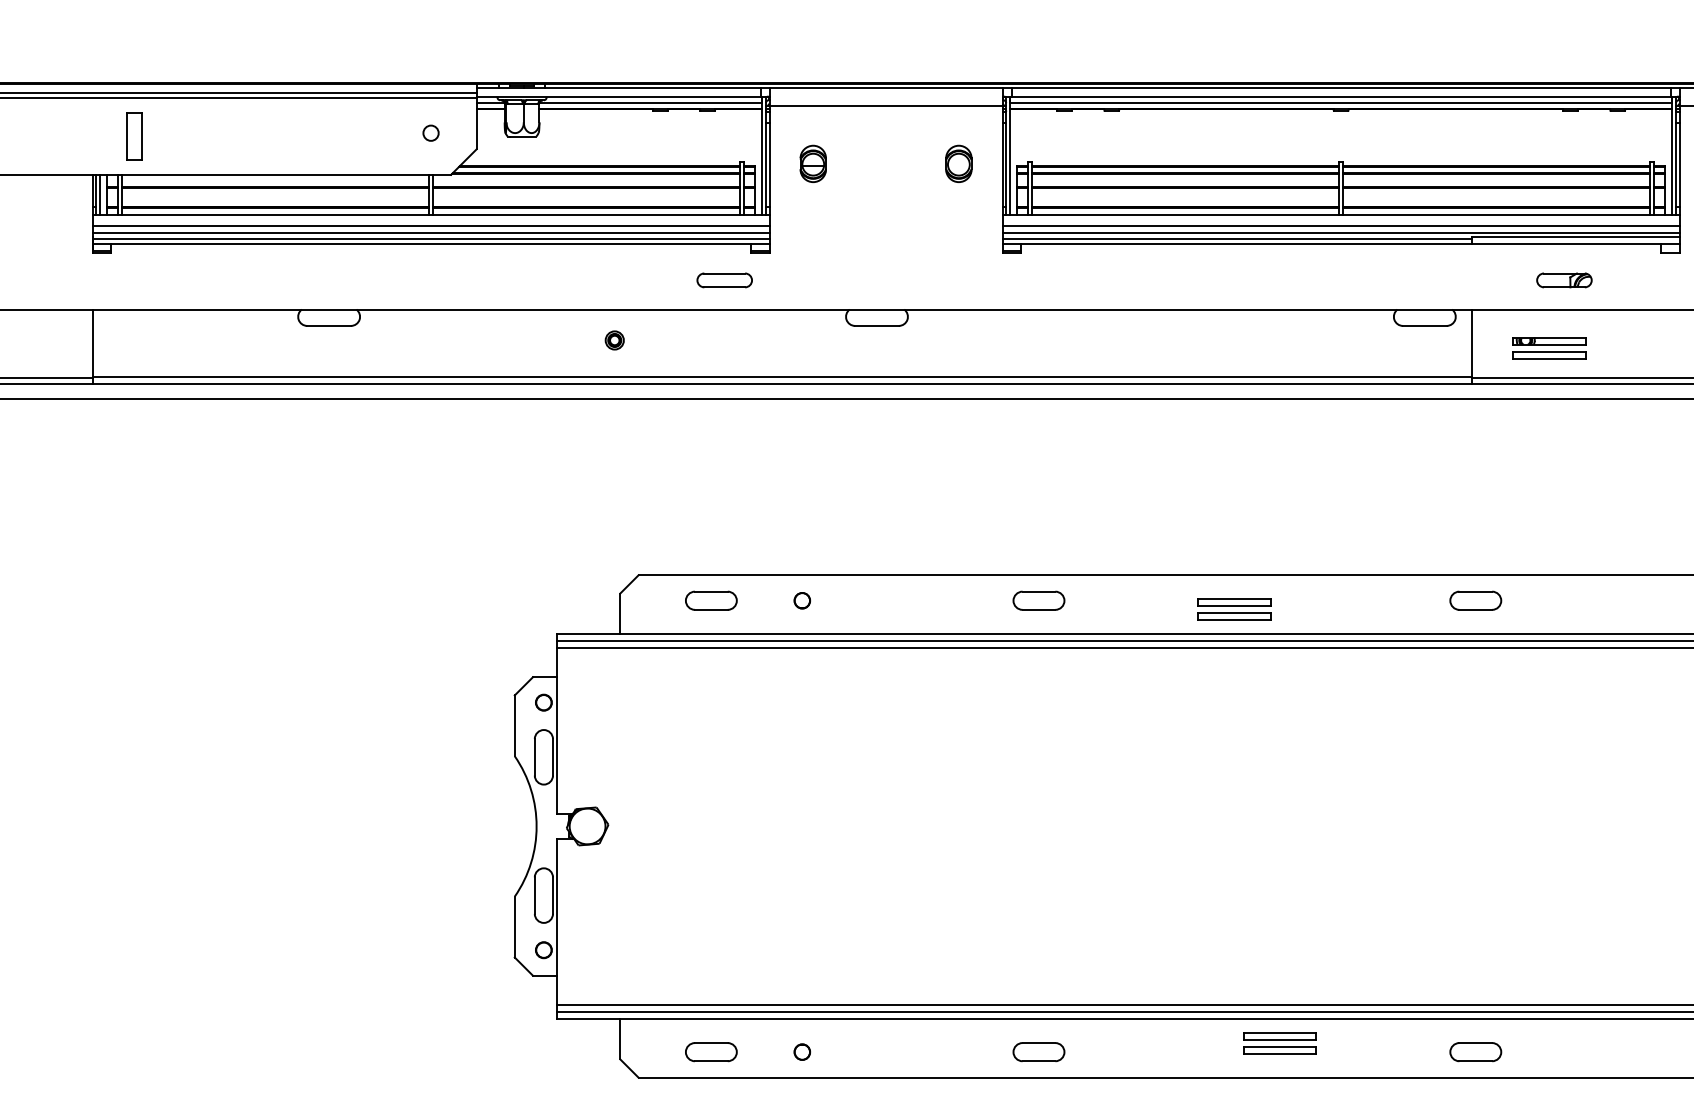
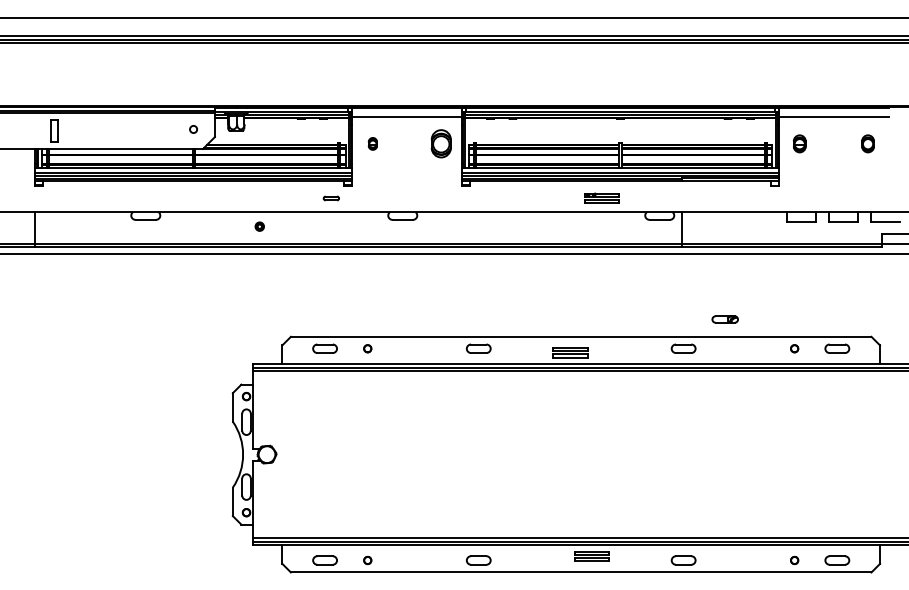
part: (812, 163) -> (372, 143), size x0.7
part: (957, 163) -> (440, 143), size x1.6
part: (725, 280) -> (331, 198), size x0.6
part: (1562, 280) -> (724, 319), moved
part: (614, 340) -> (259, 226), moved
part: (1547, 346) -> (601, 197), moved

